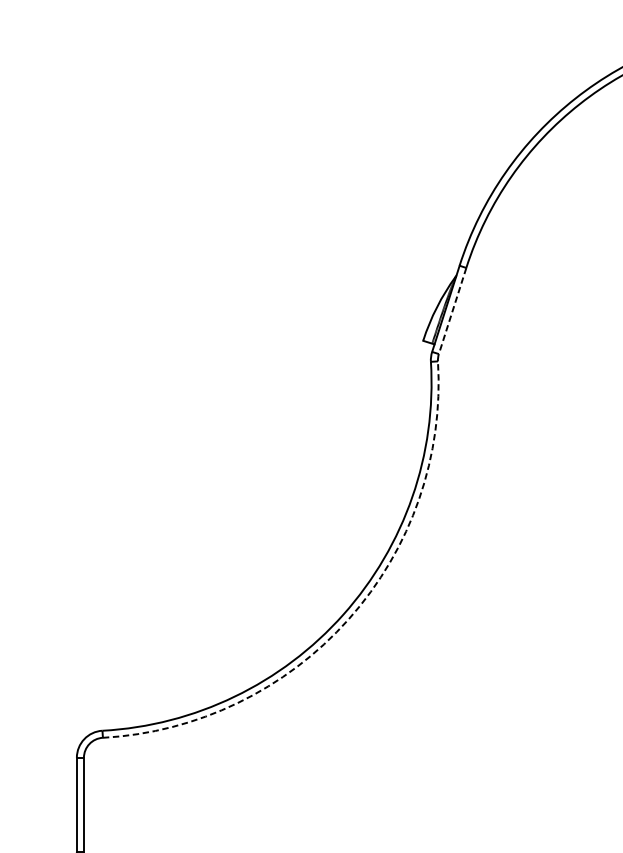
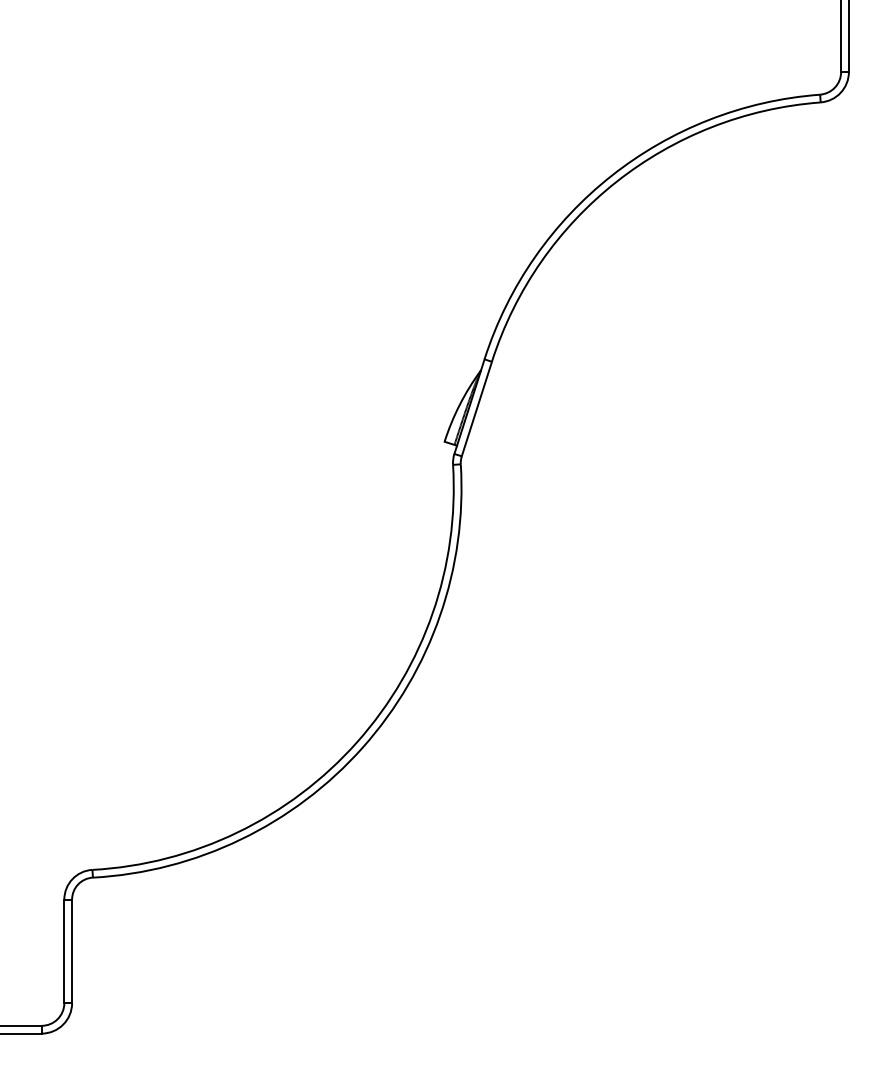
line: (452, 311) -> (476, 409), dashed -> solid
arc: (348, 619) -> (362, 747), dashed -> solid

